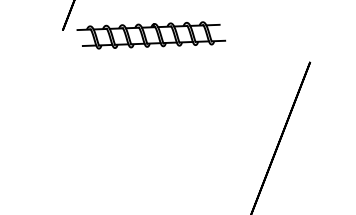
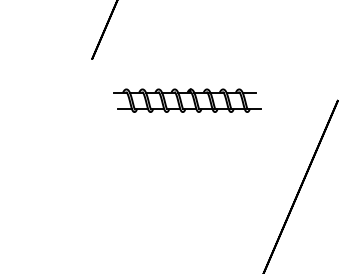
part: (151, 35) -> (187, 100), moved

